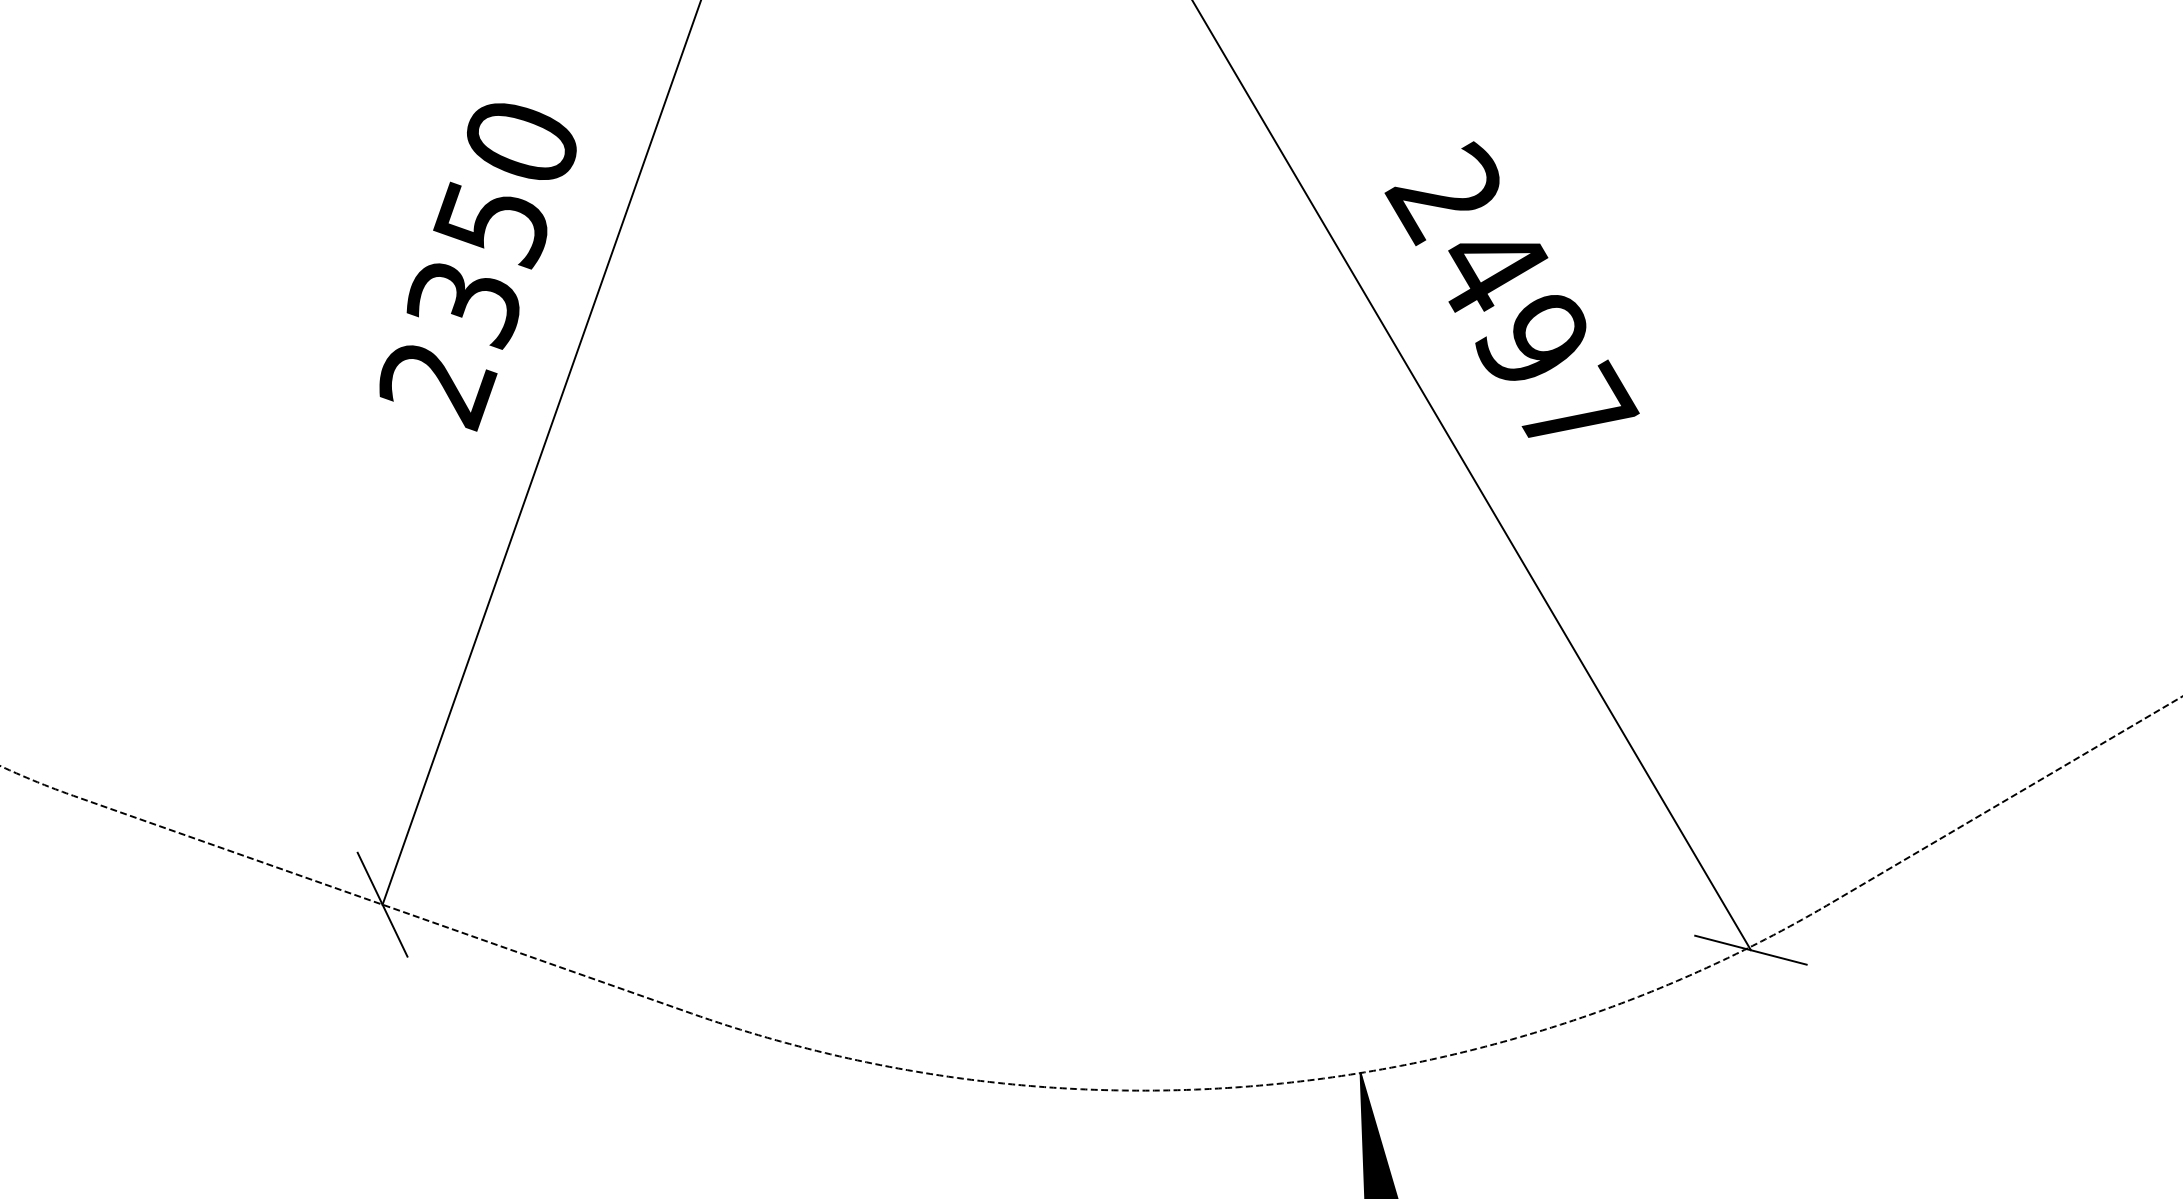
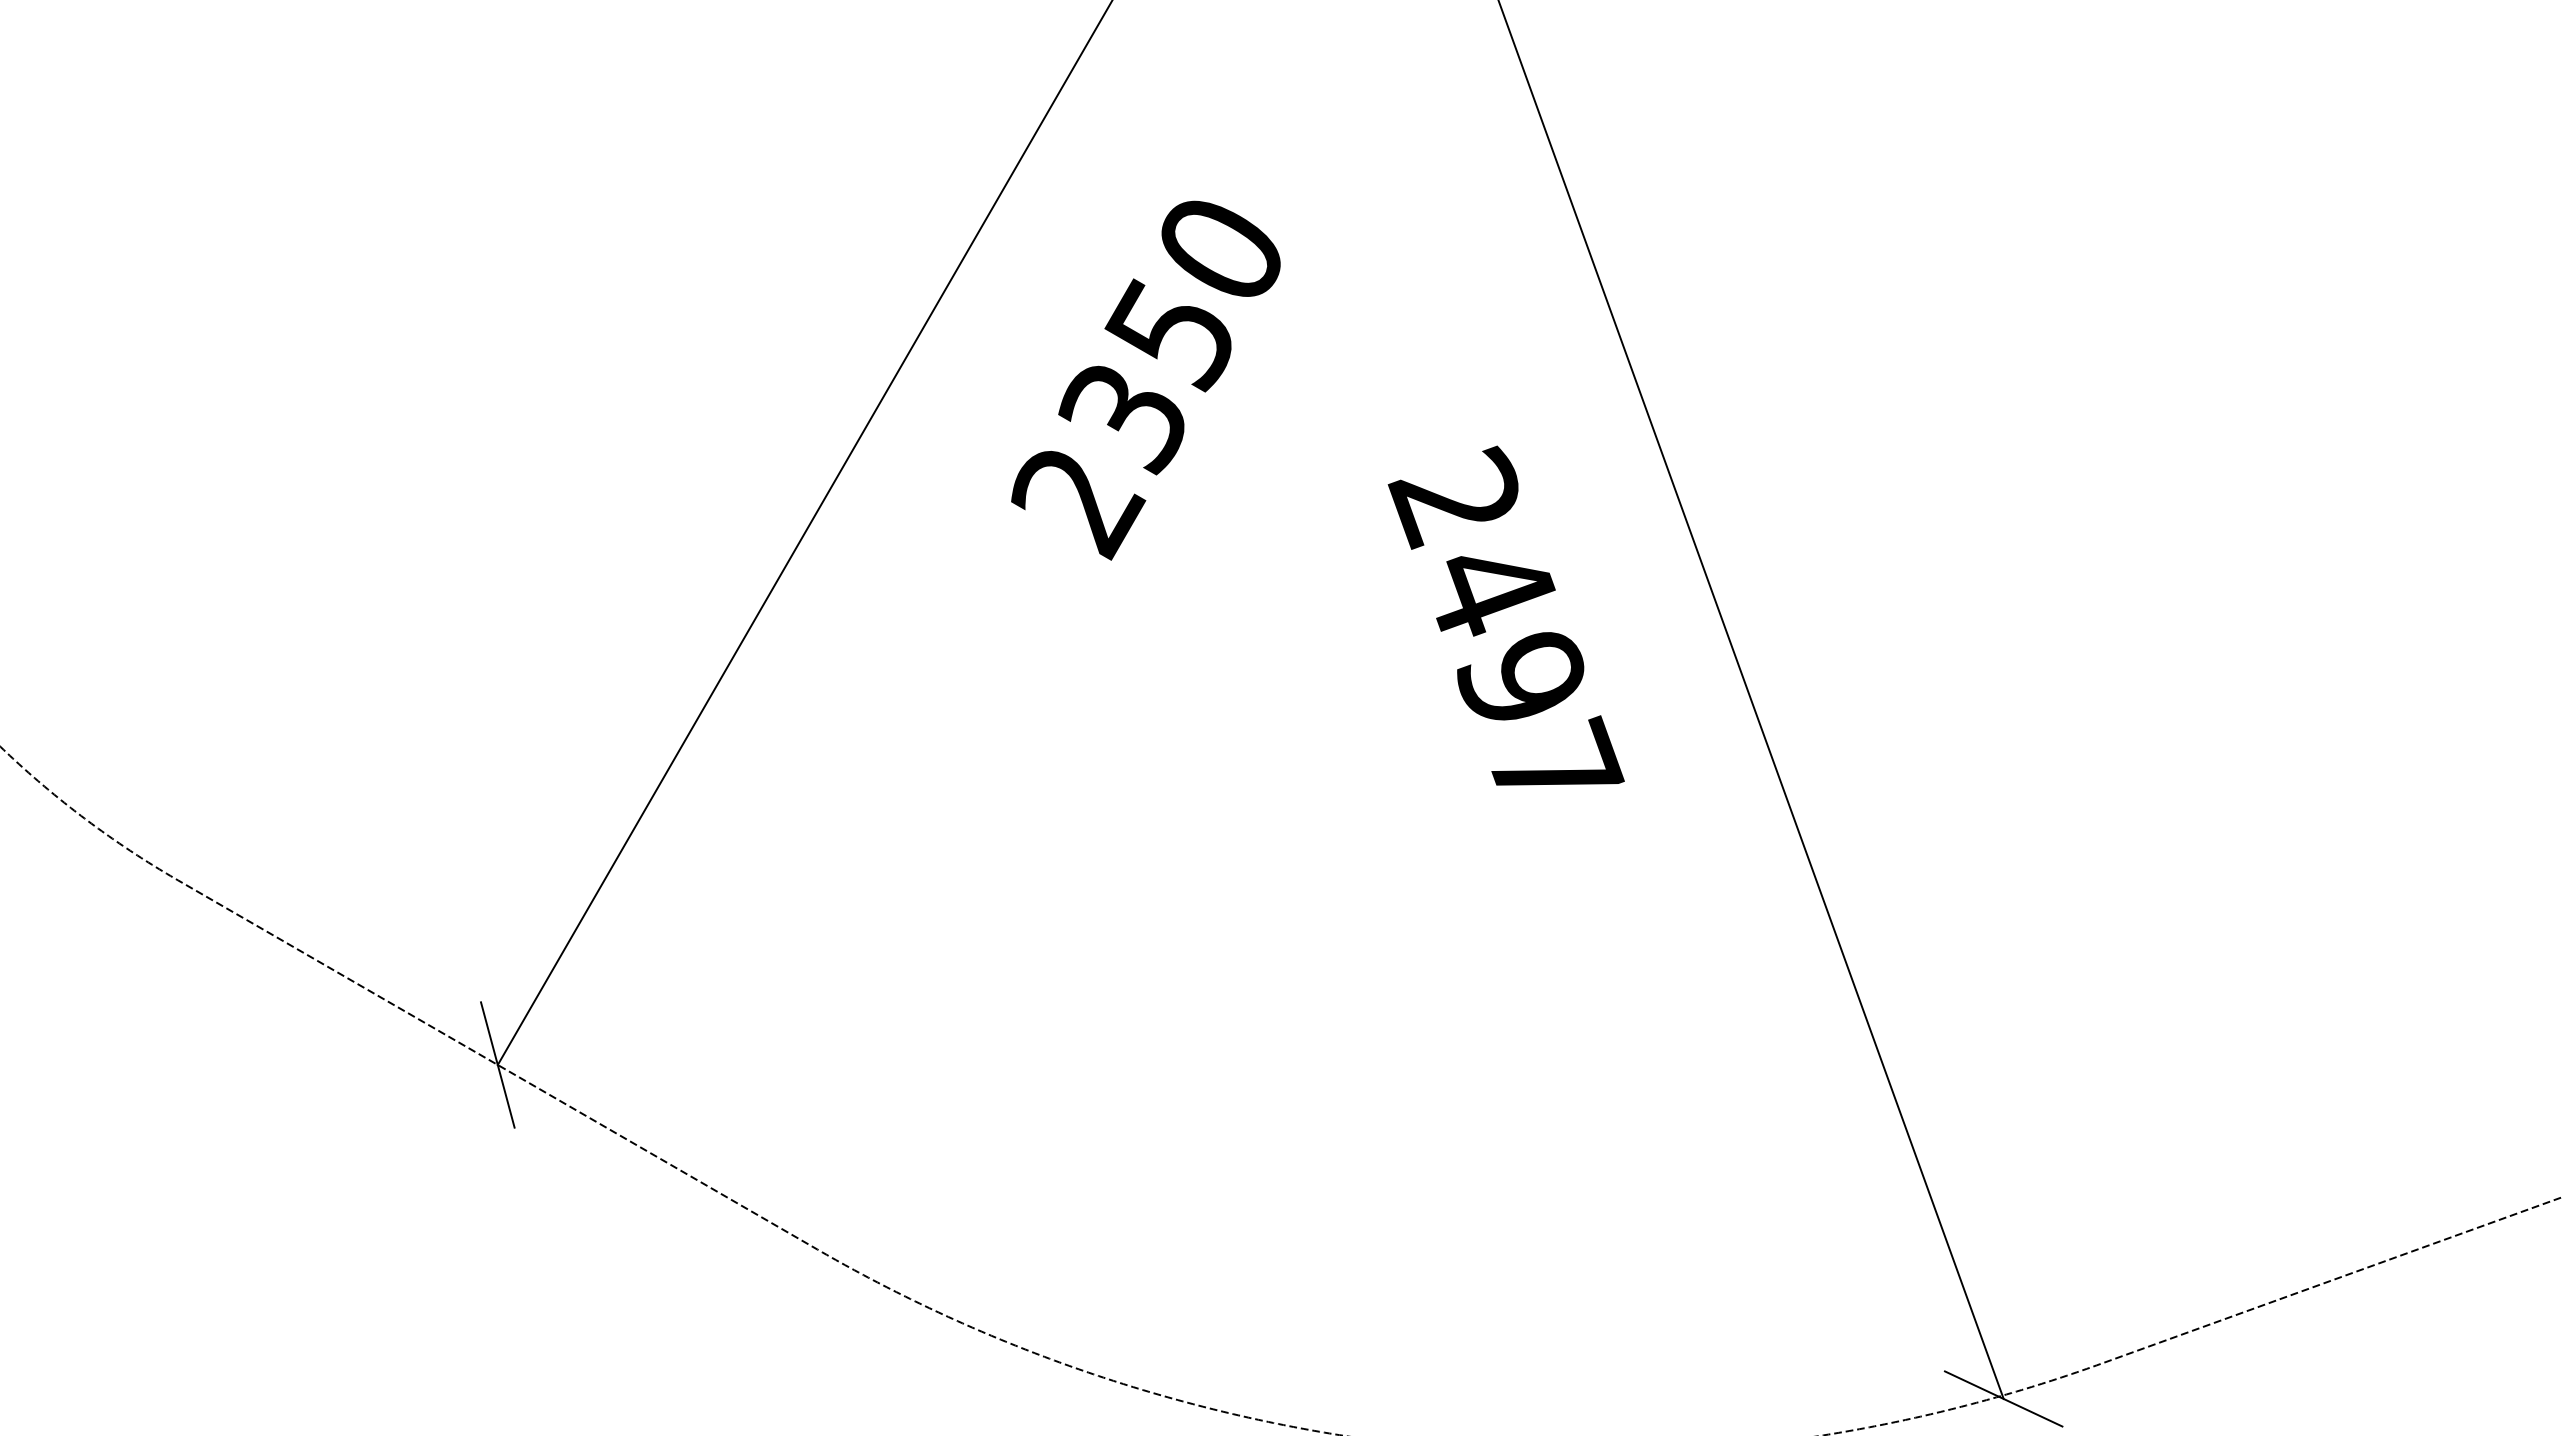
text: (477, 268) -> (1145, 380), moved
text: (1508, 288) -> (1505, 615), moved

